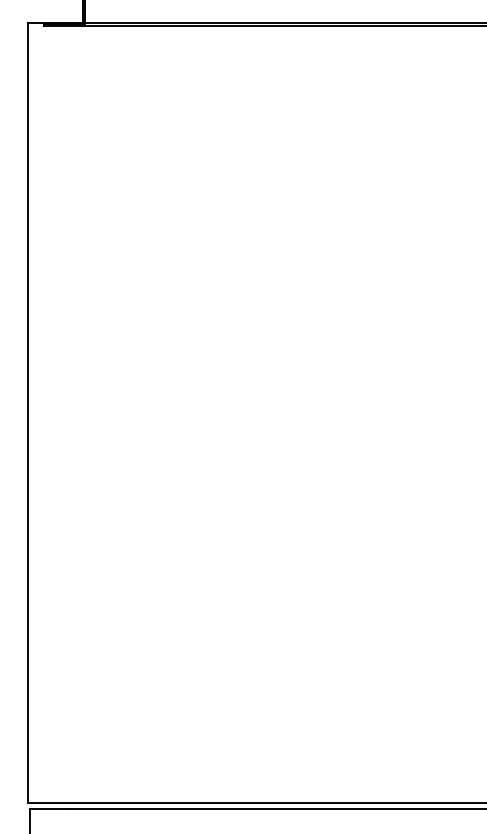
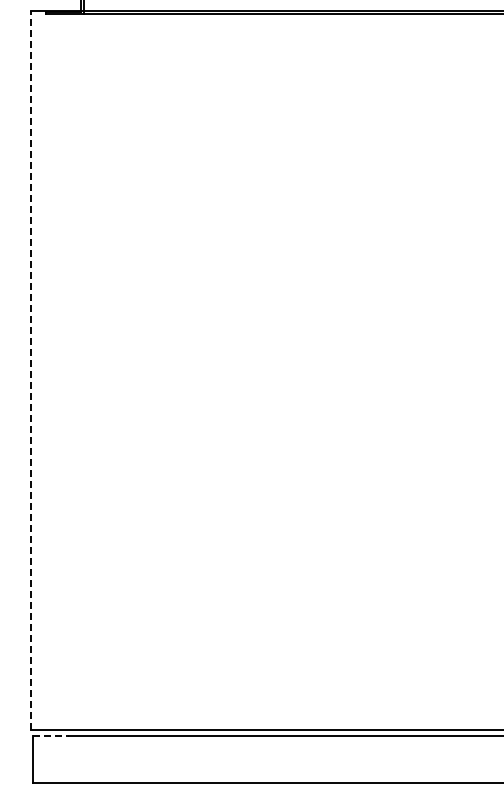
line: (27, 412) -> (30, 370), solid -> dashed
line: (50, 809) -> (51, 736), solid -> dashed

